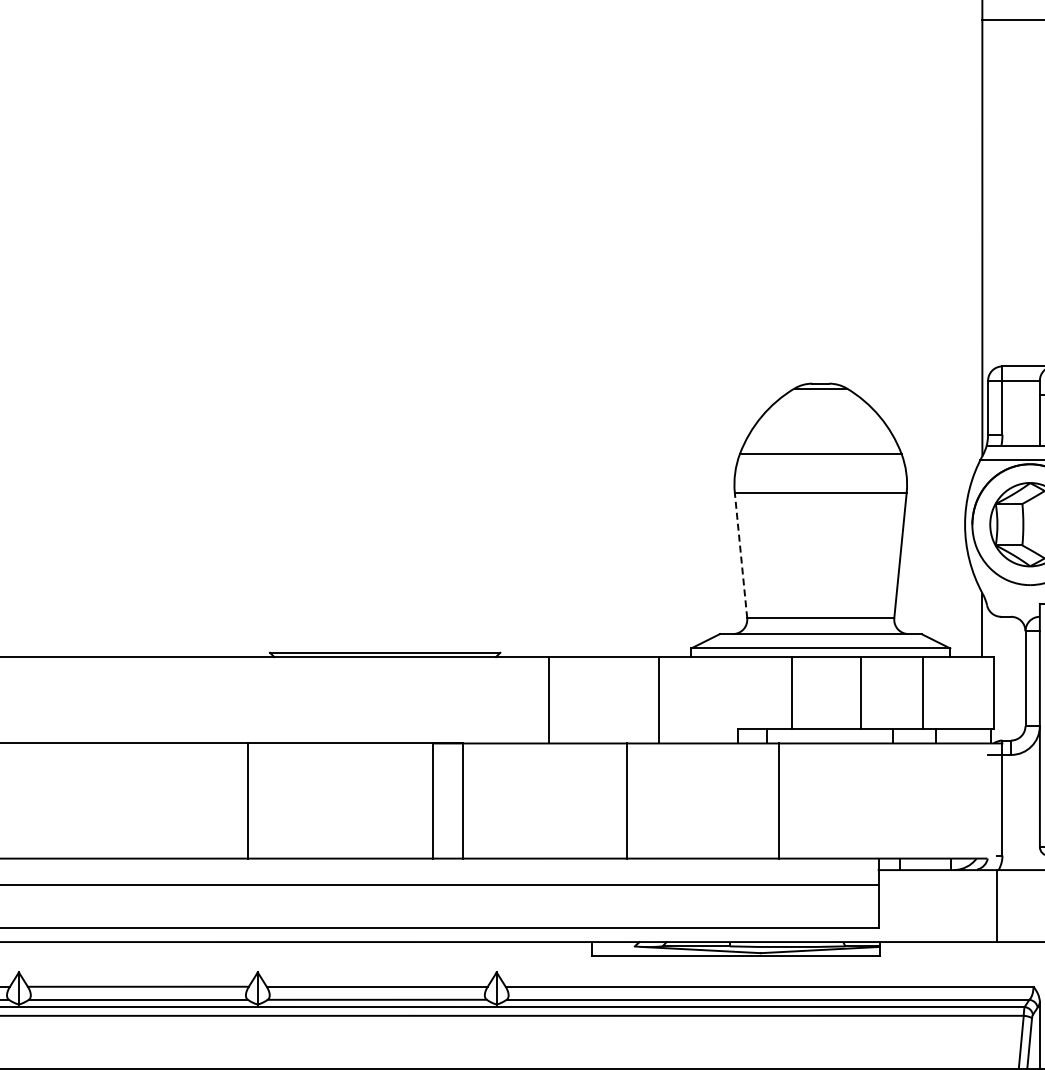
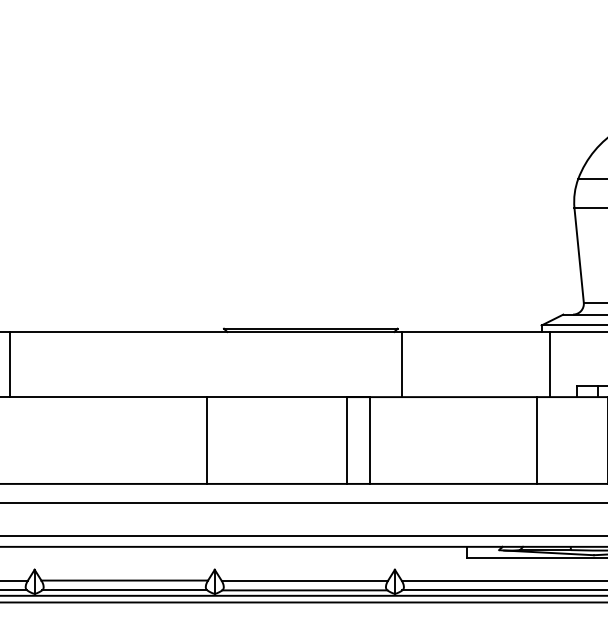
line: (741, 555) -> (579, 255), dashed -> solid
line: (549, 700) -> (402, 364), moved
line: (658, 700) -> (549, 364), moved
line: (627, 800) -> (537, 440), moved

